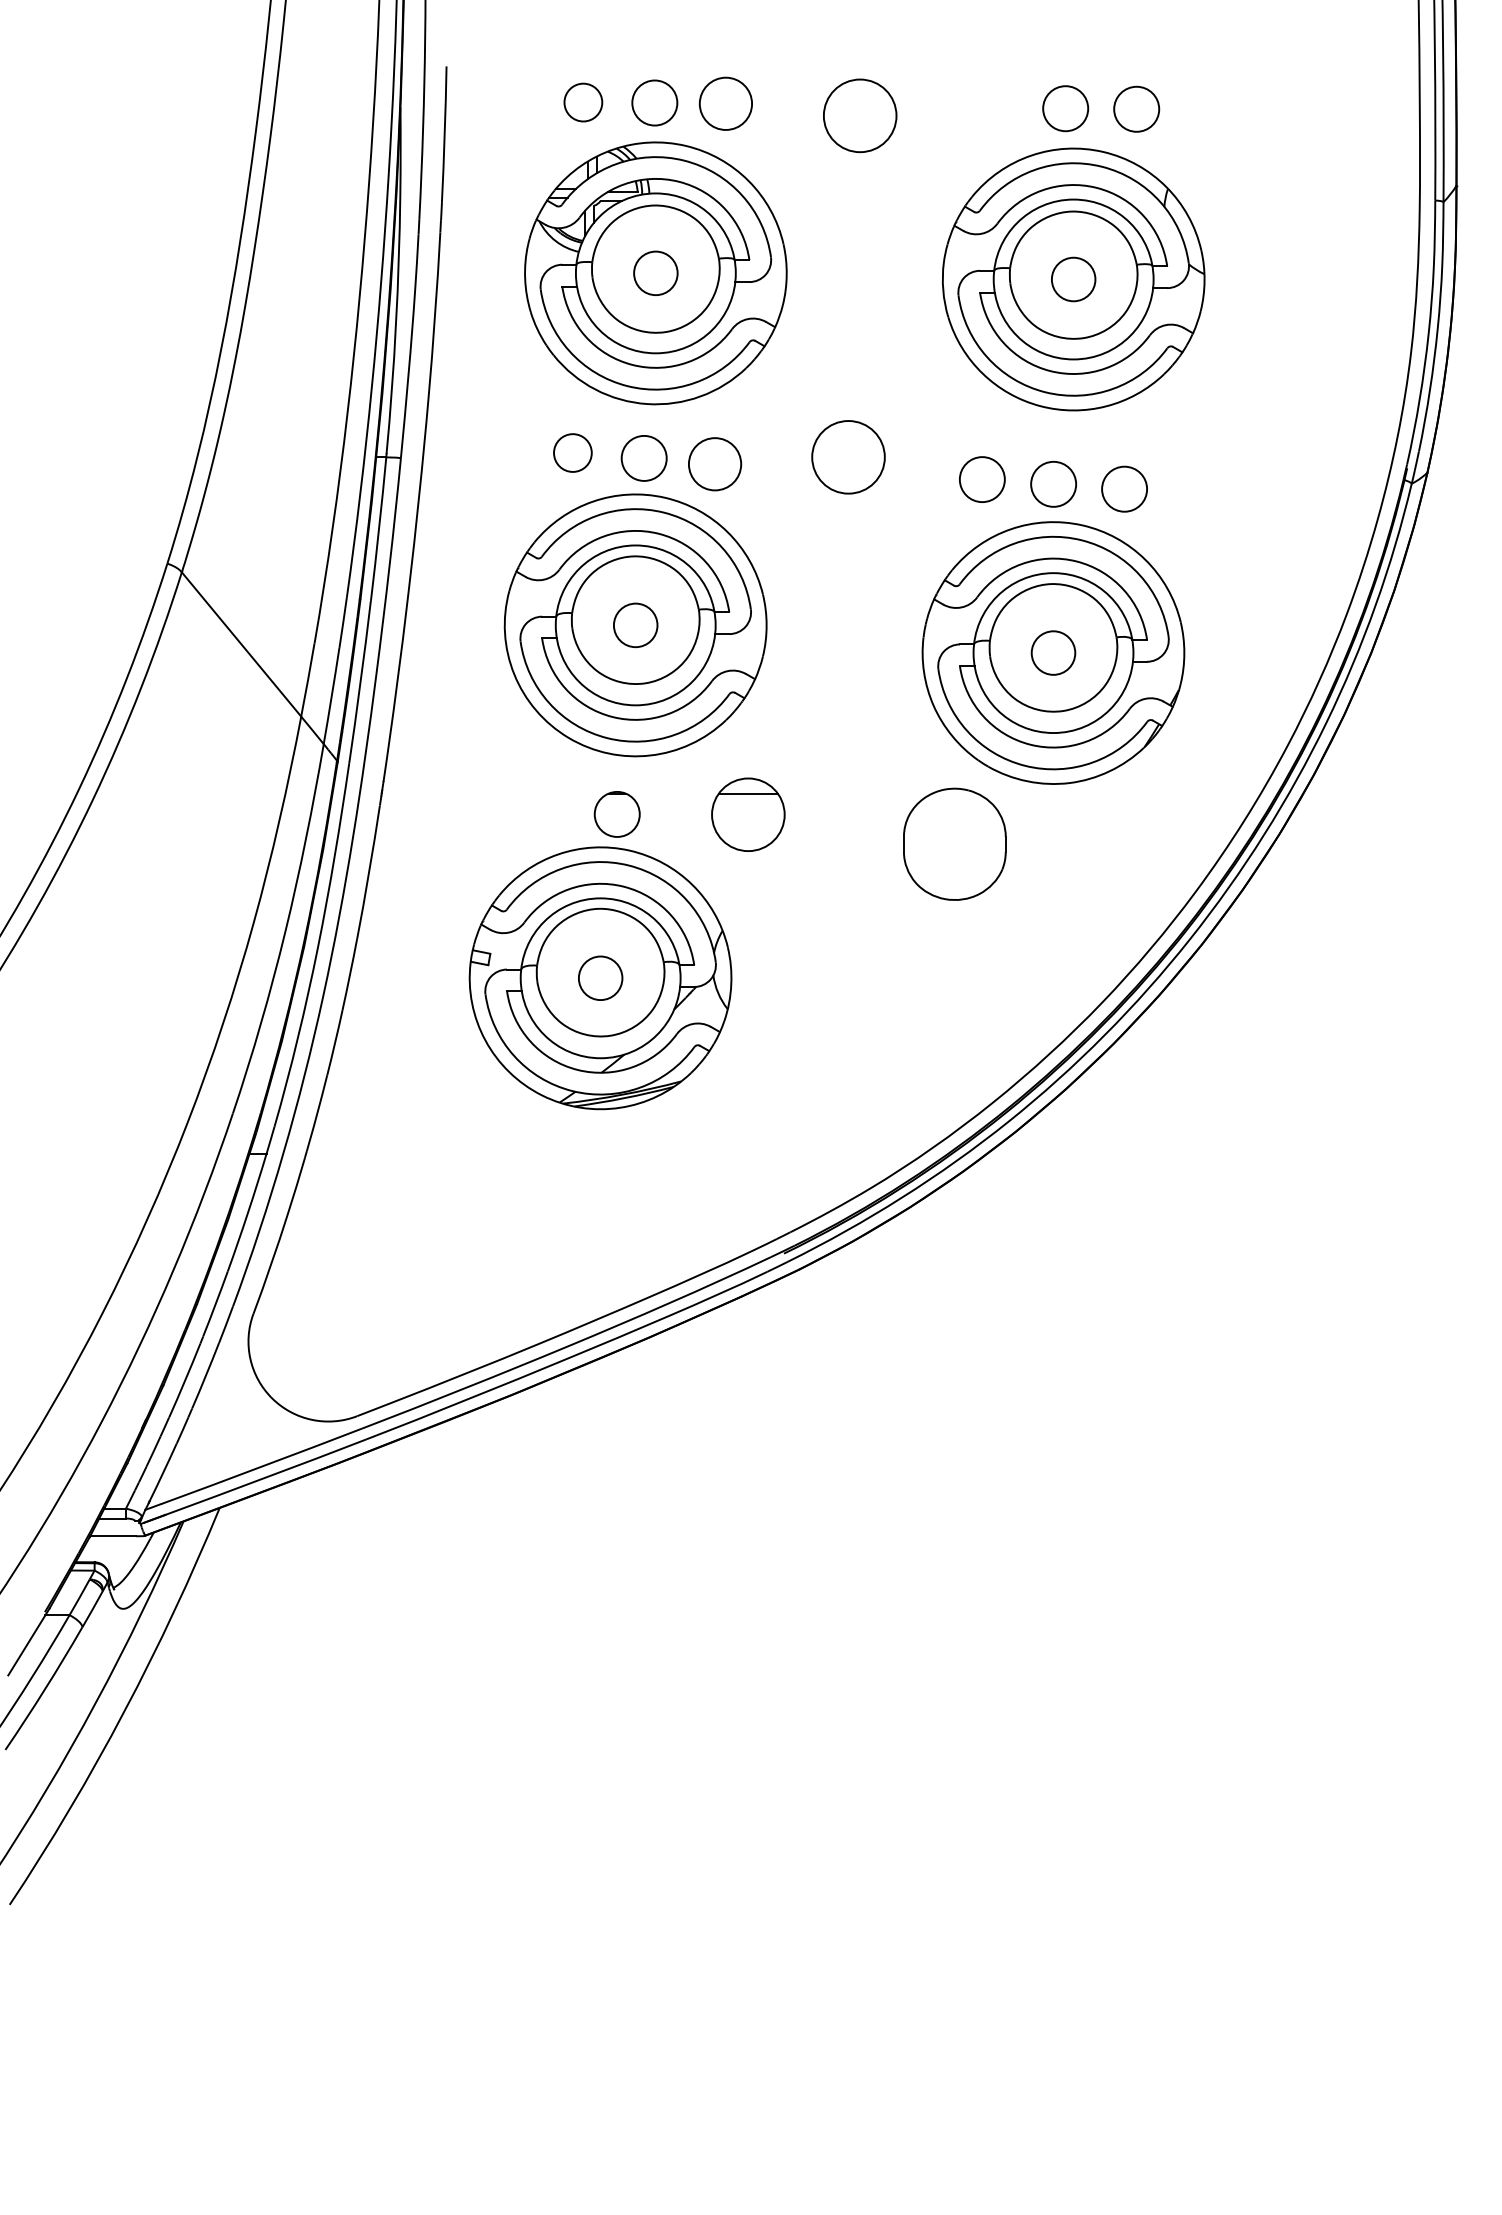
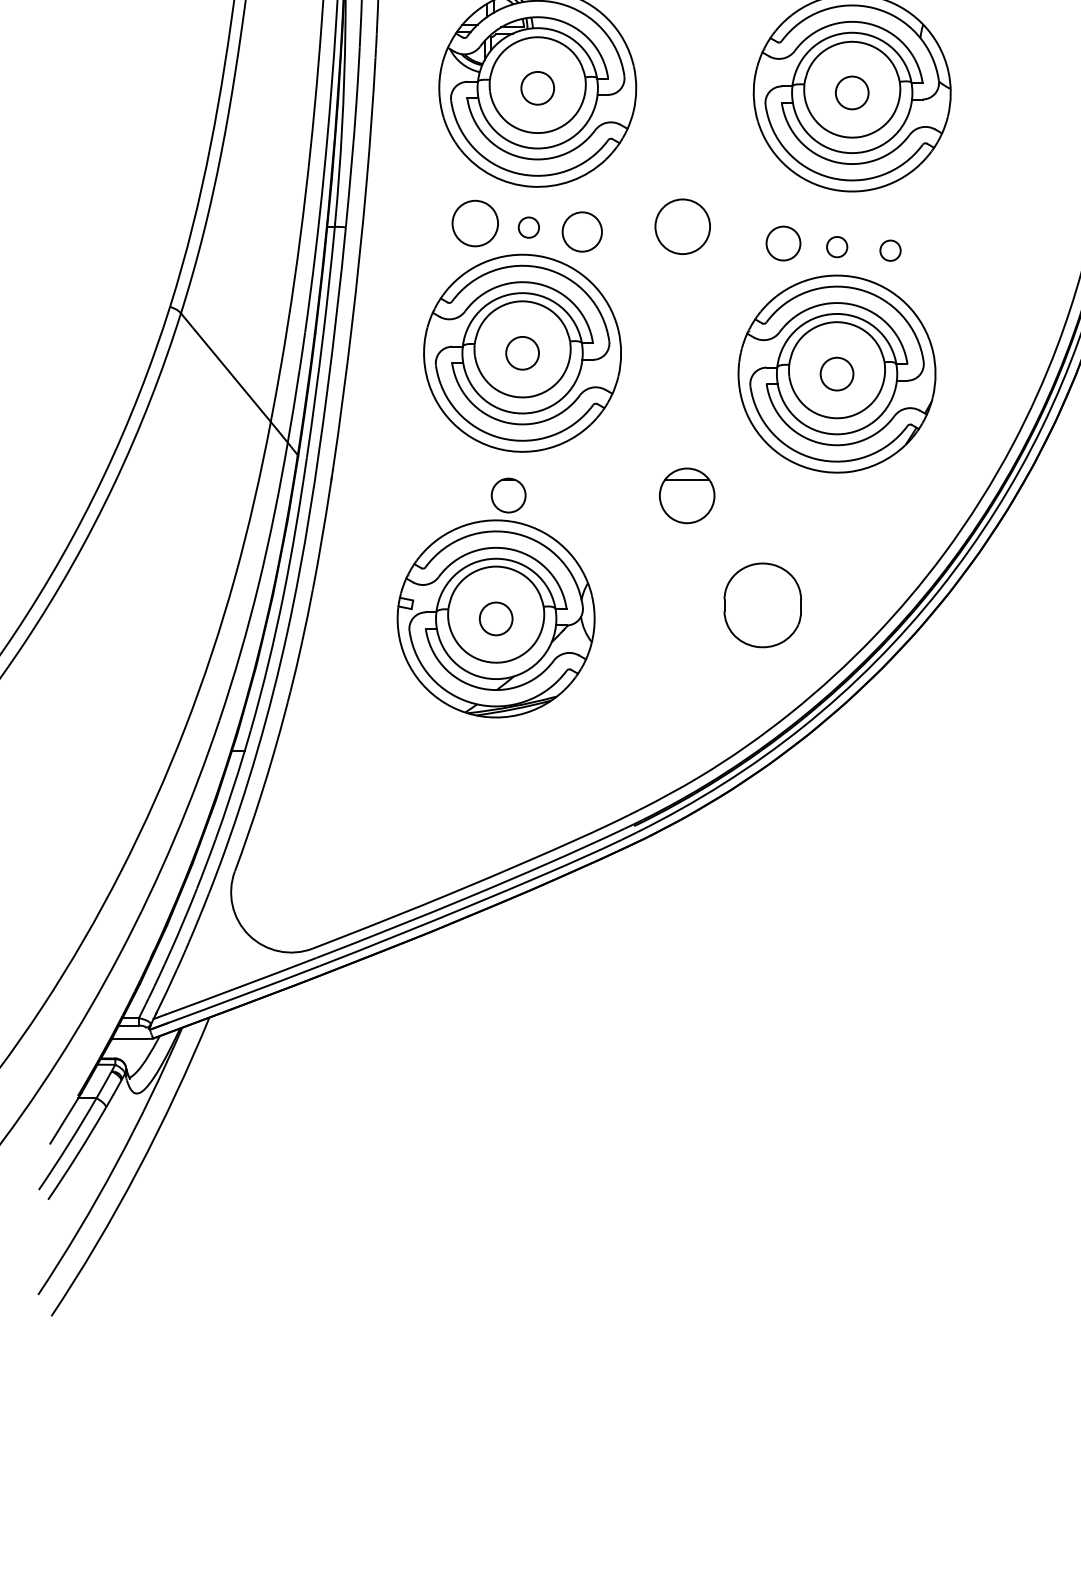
circle: (572, 452) -> (475, 223), size x1.6
circle: (643, 458) -> (528, 227), size x0.6
circle: (1053, 483) -> (837, 246), size x0.6
circle: (1124, 488) -> (890, 250), size x0.6
part: (748, 814) -> (687, 495), moved
part: (954, 843) -> (762, 604), moved

